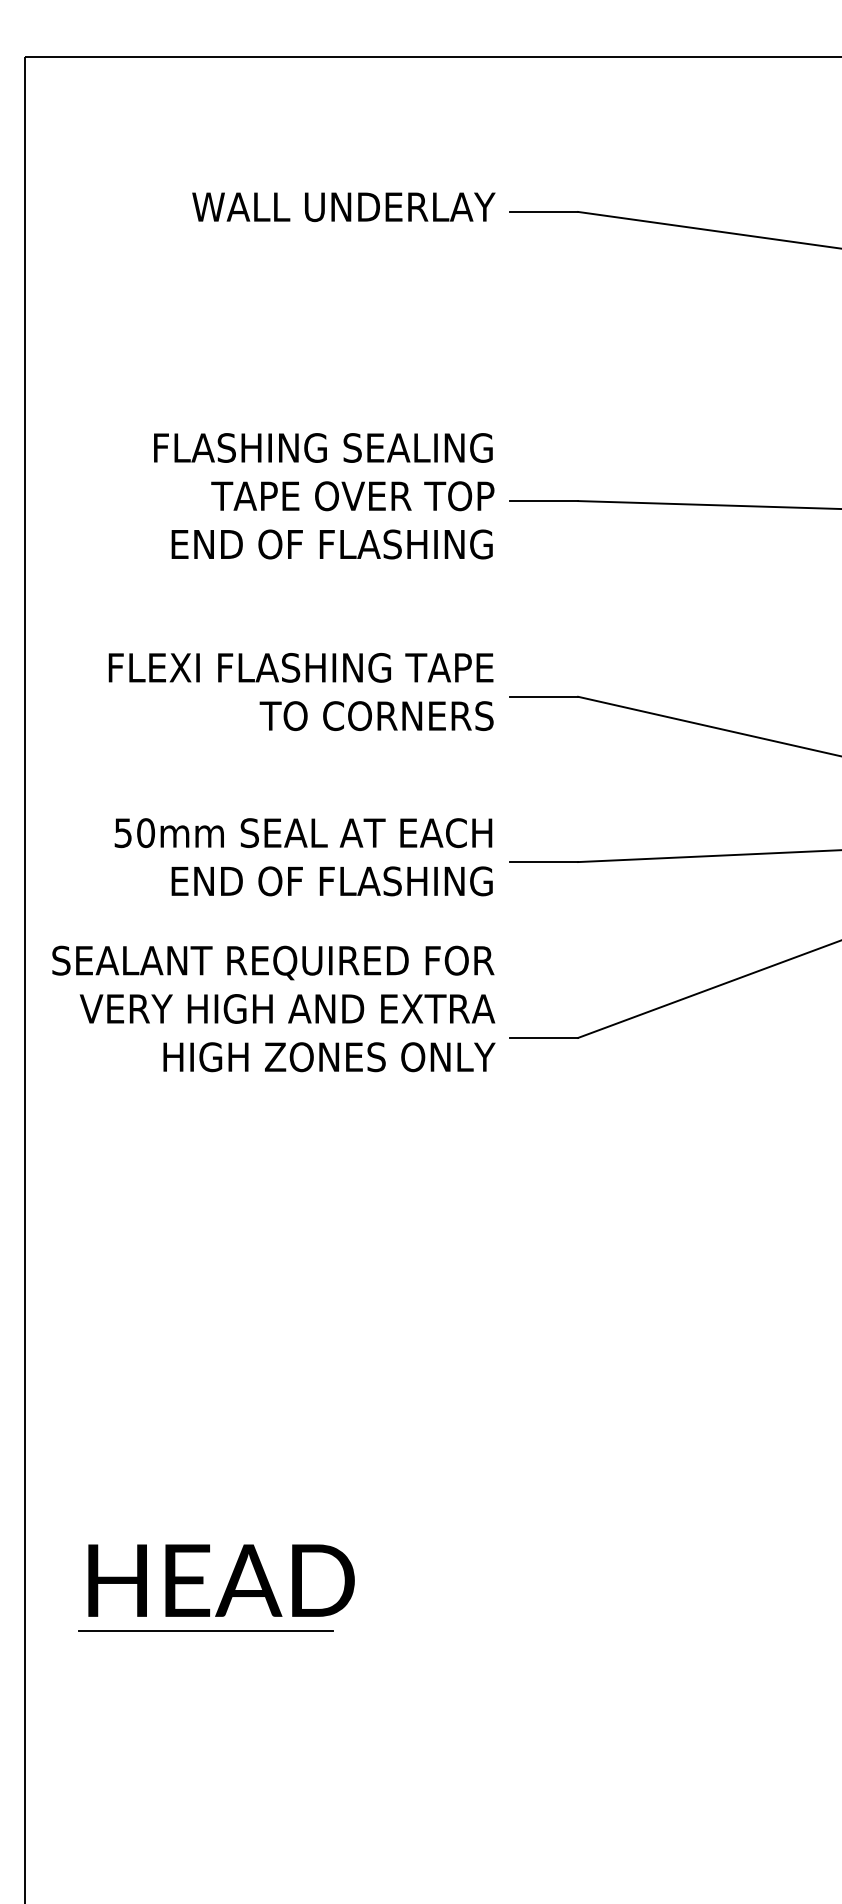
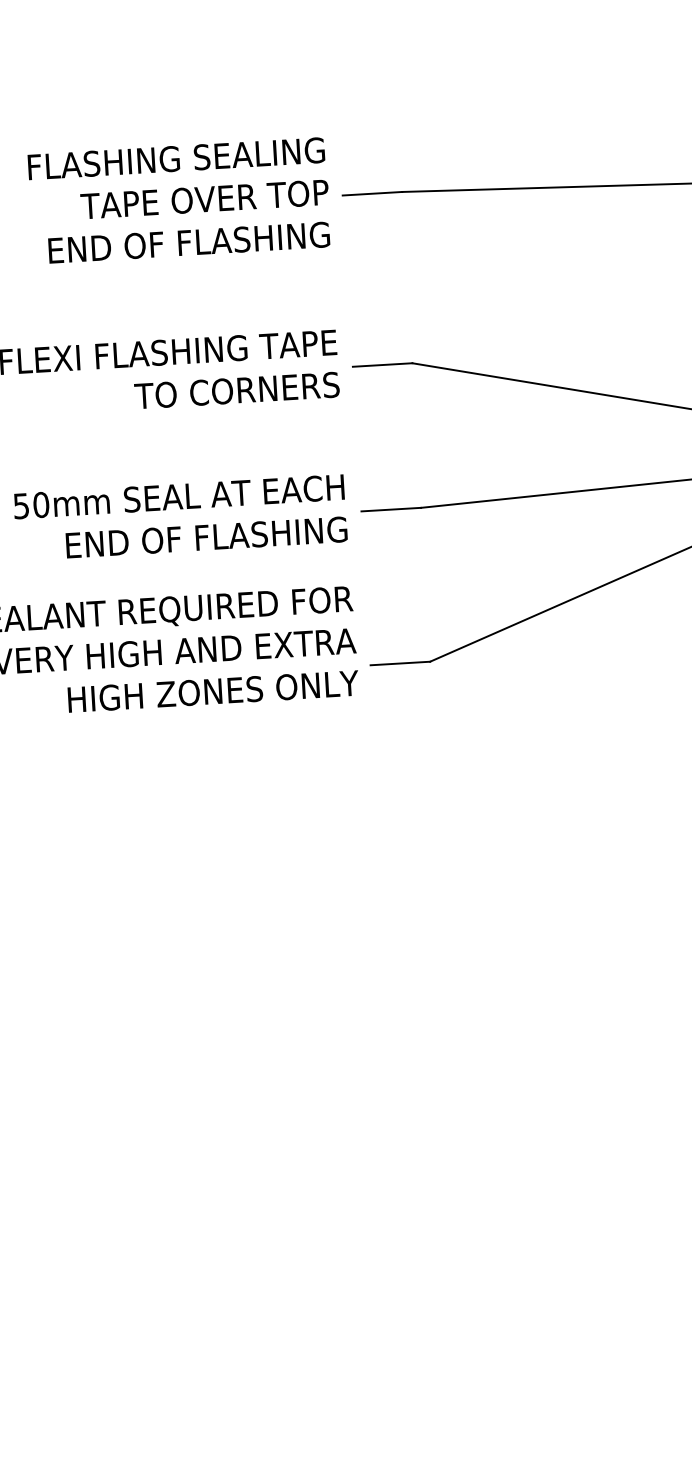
part: (225, 1589) -> (150, 1162), removed

